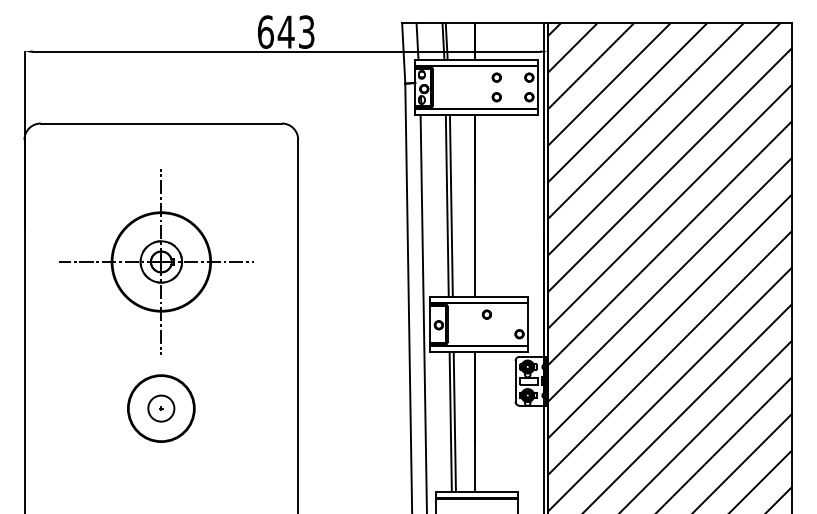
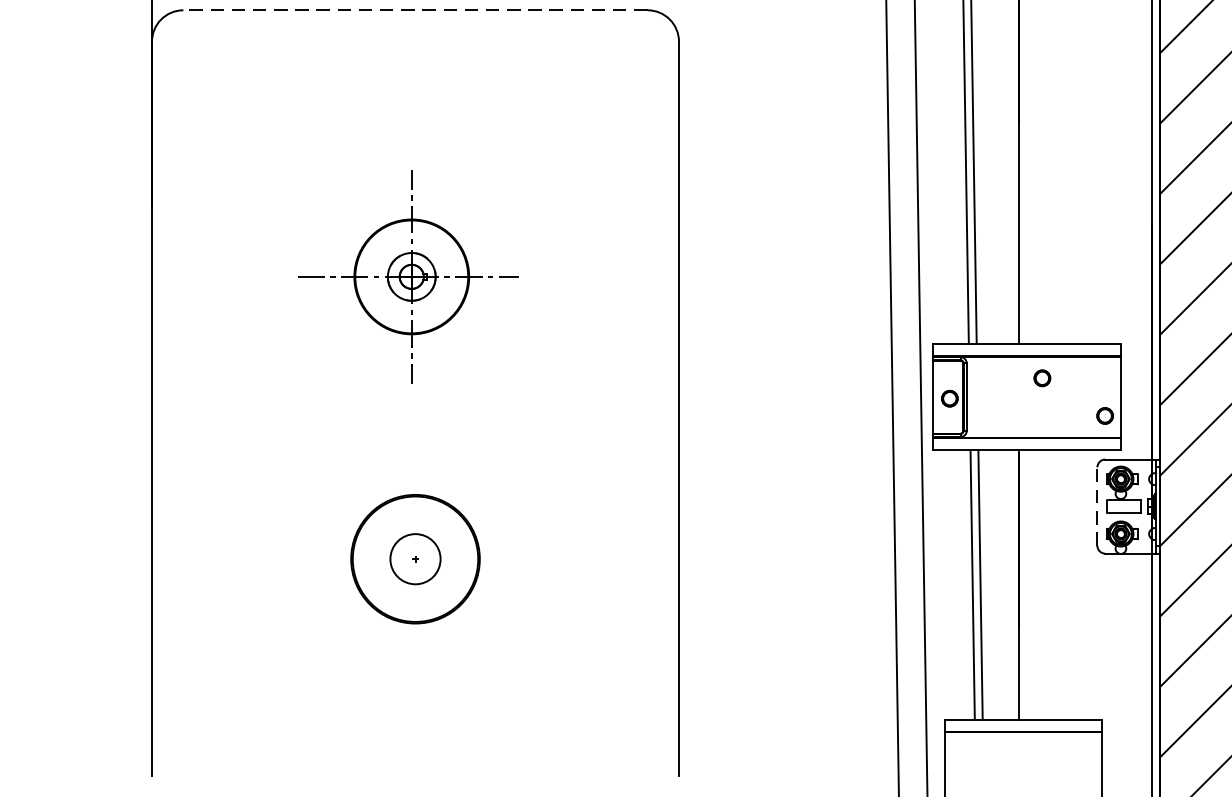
line: (161, 123) -> (415, 10), solid -> dashed
part: (156, 261) -> (406, 275), size x0.6
line: (515, 380) -> (1097, 505), solid -> dashed

